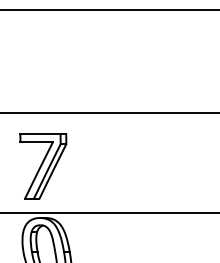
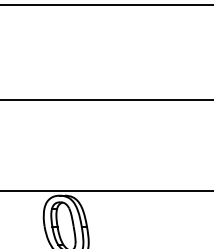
part: (42, 166) -> (62, 148), removed

